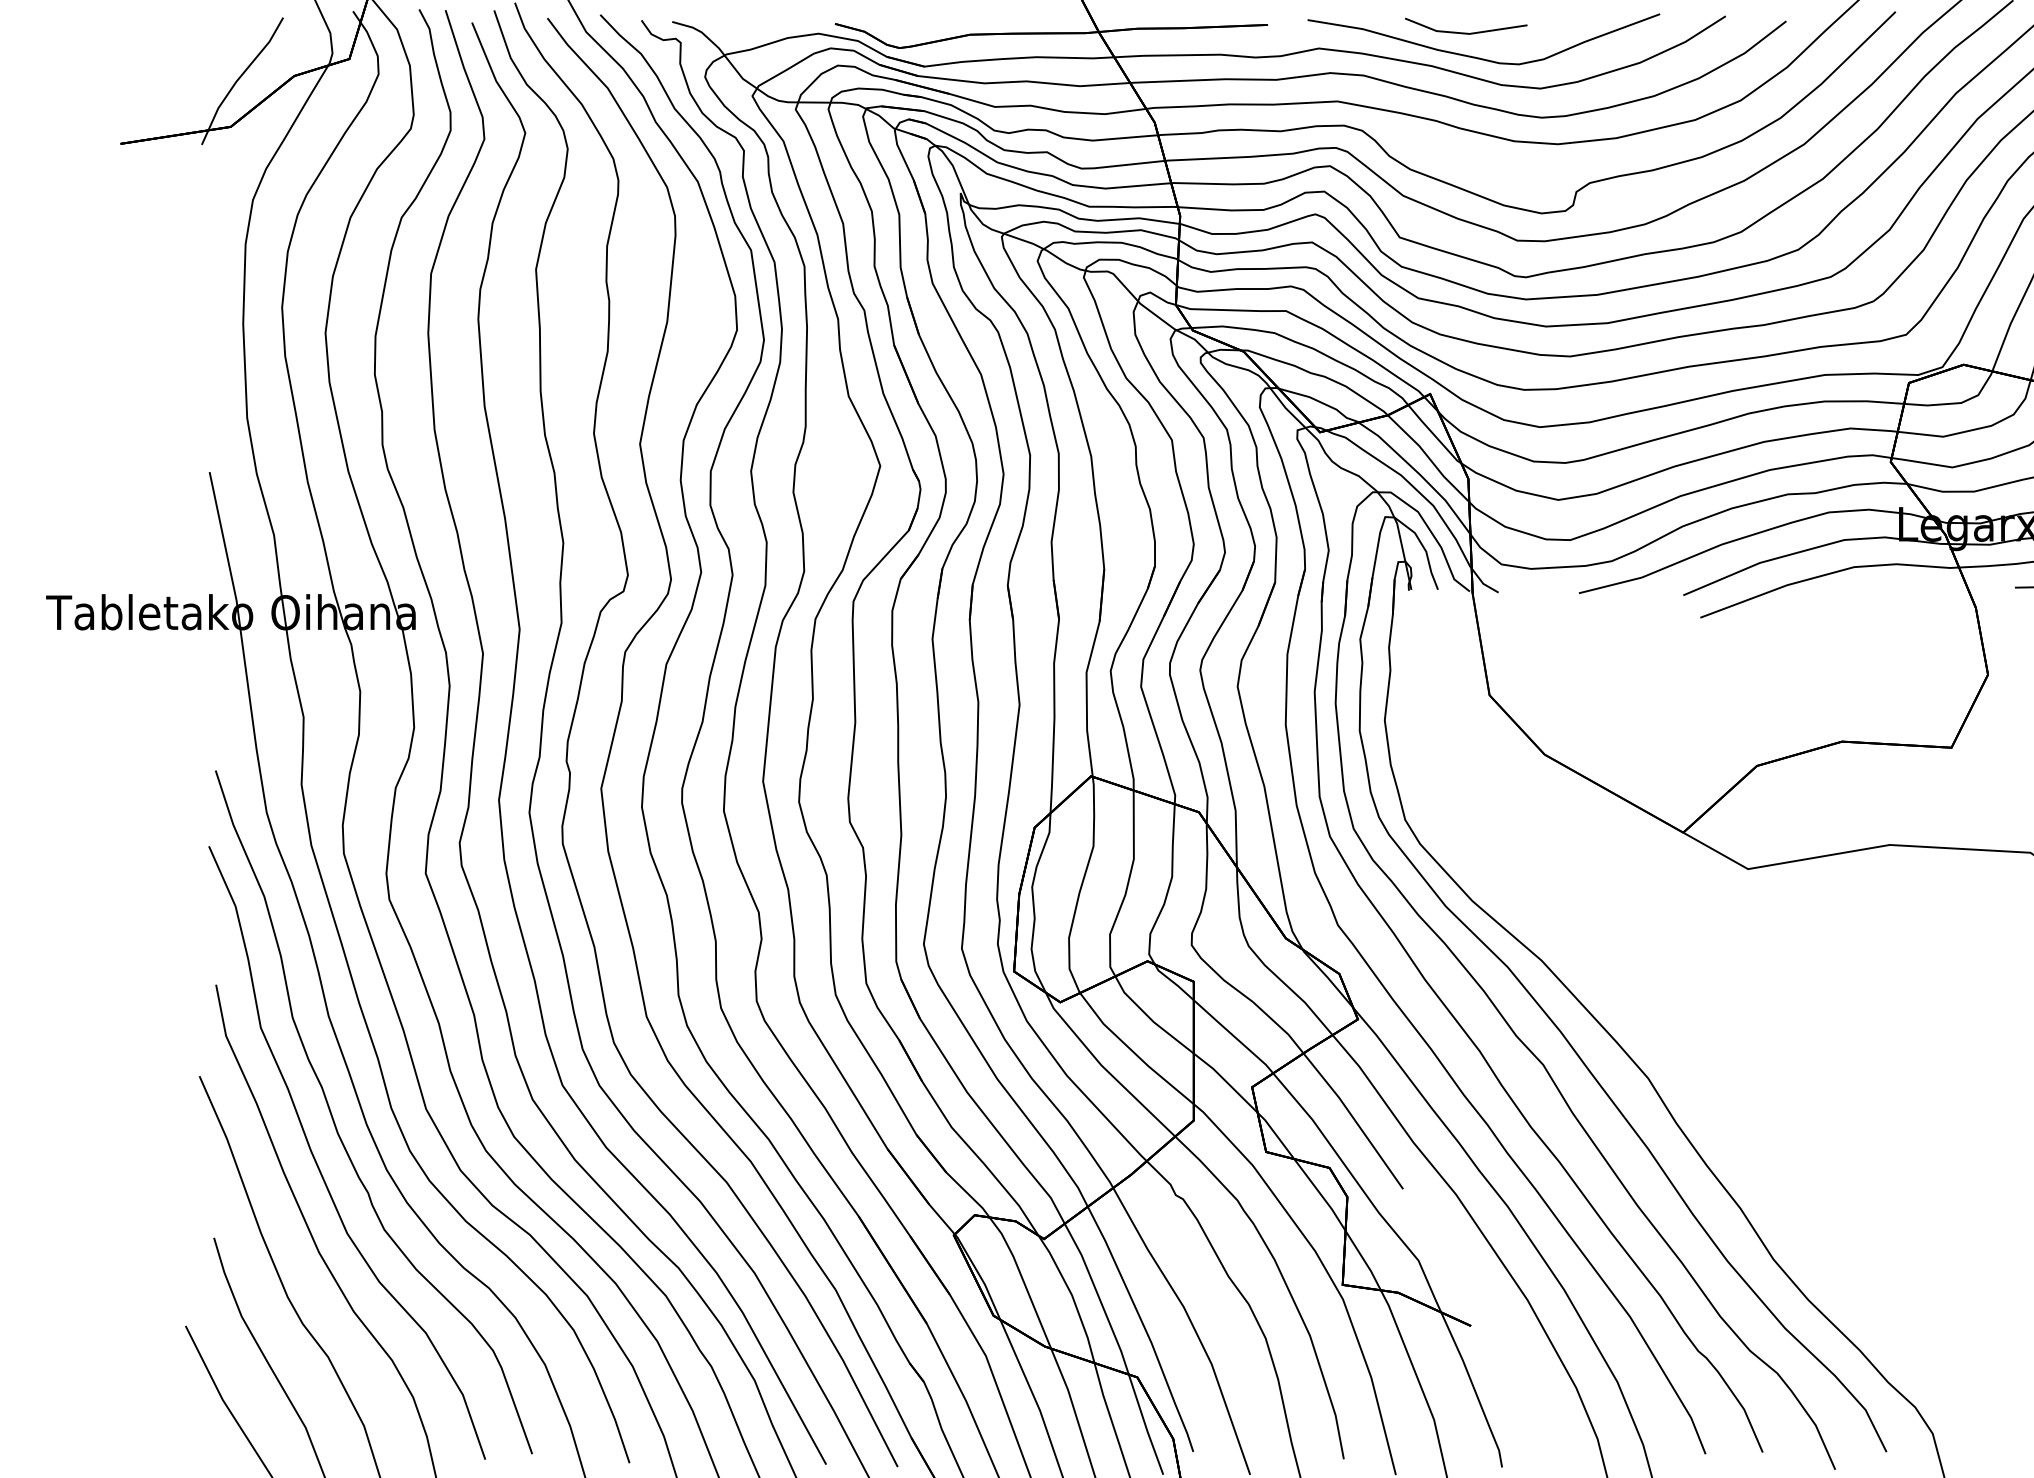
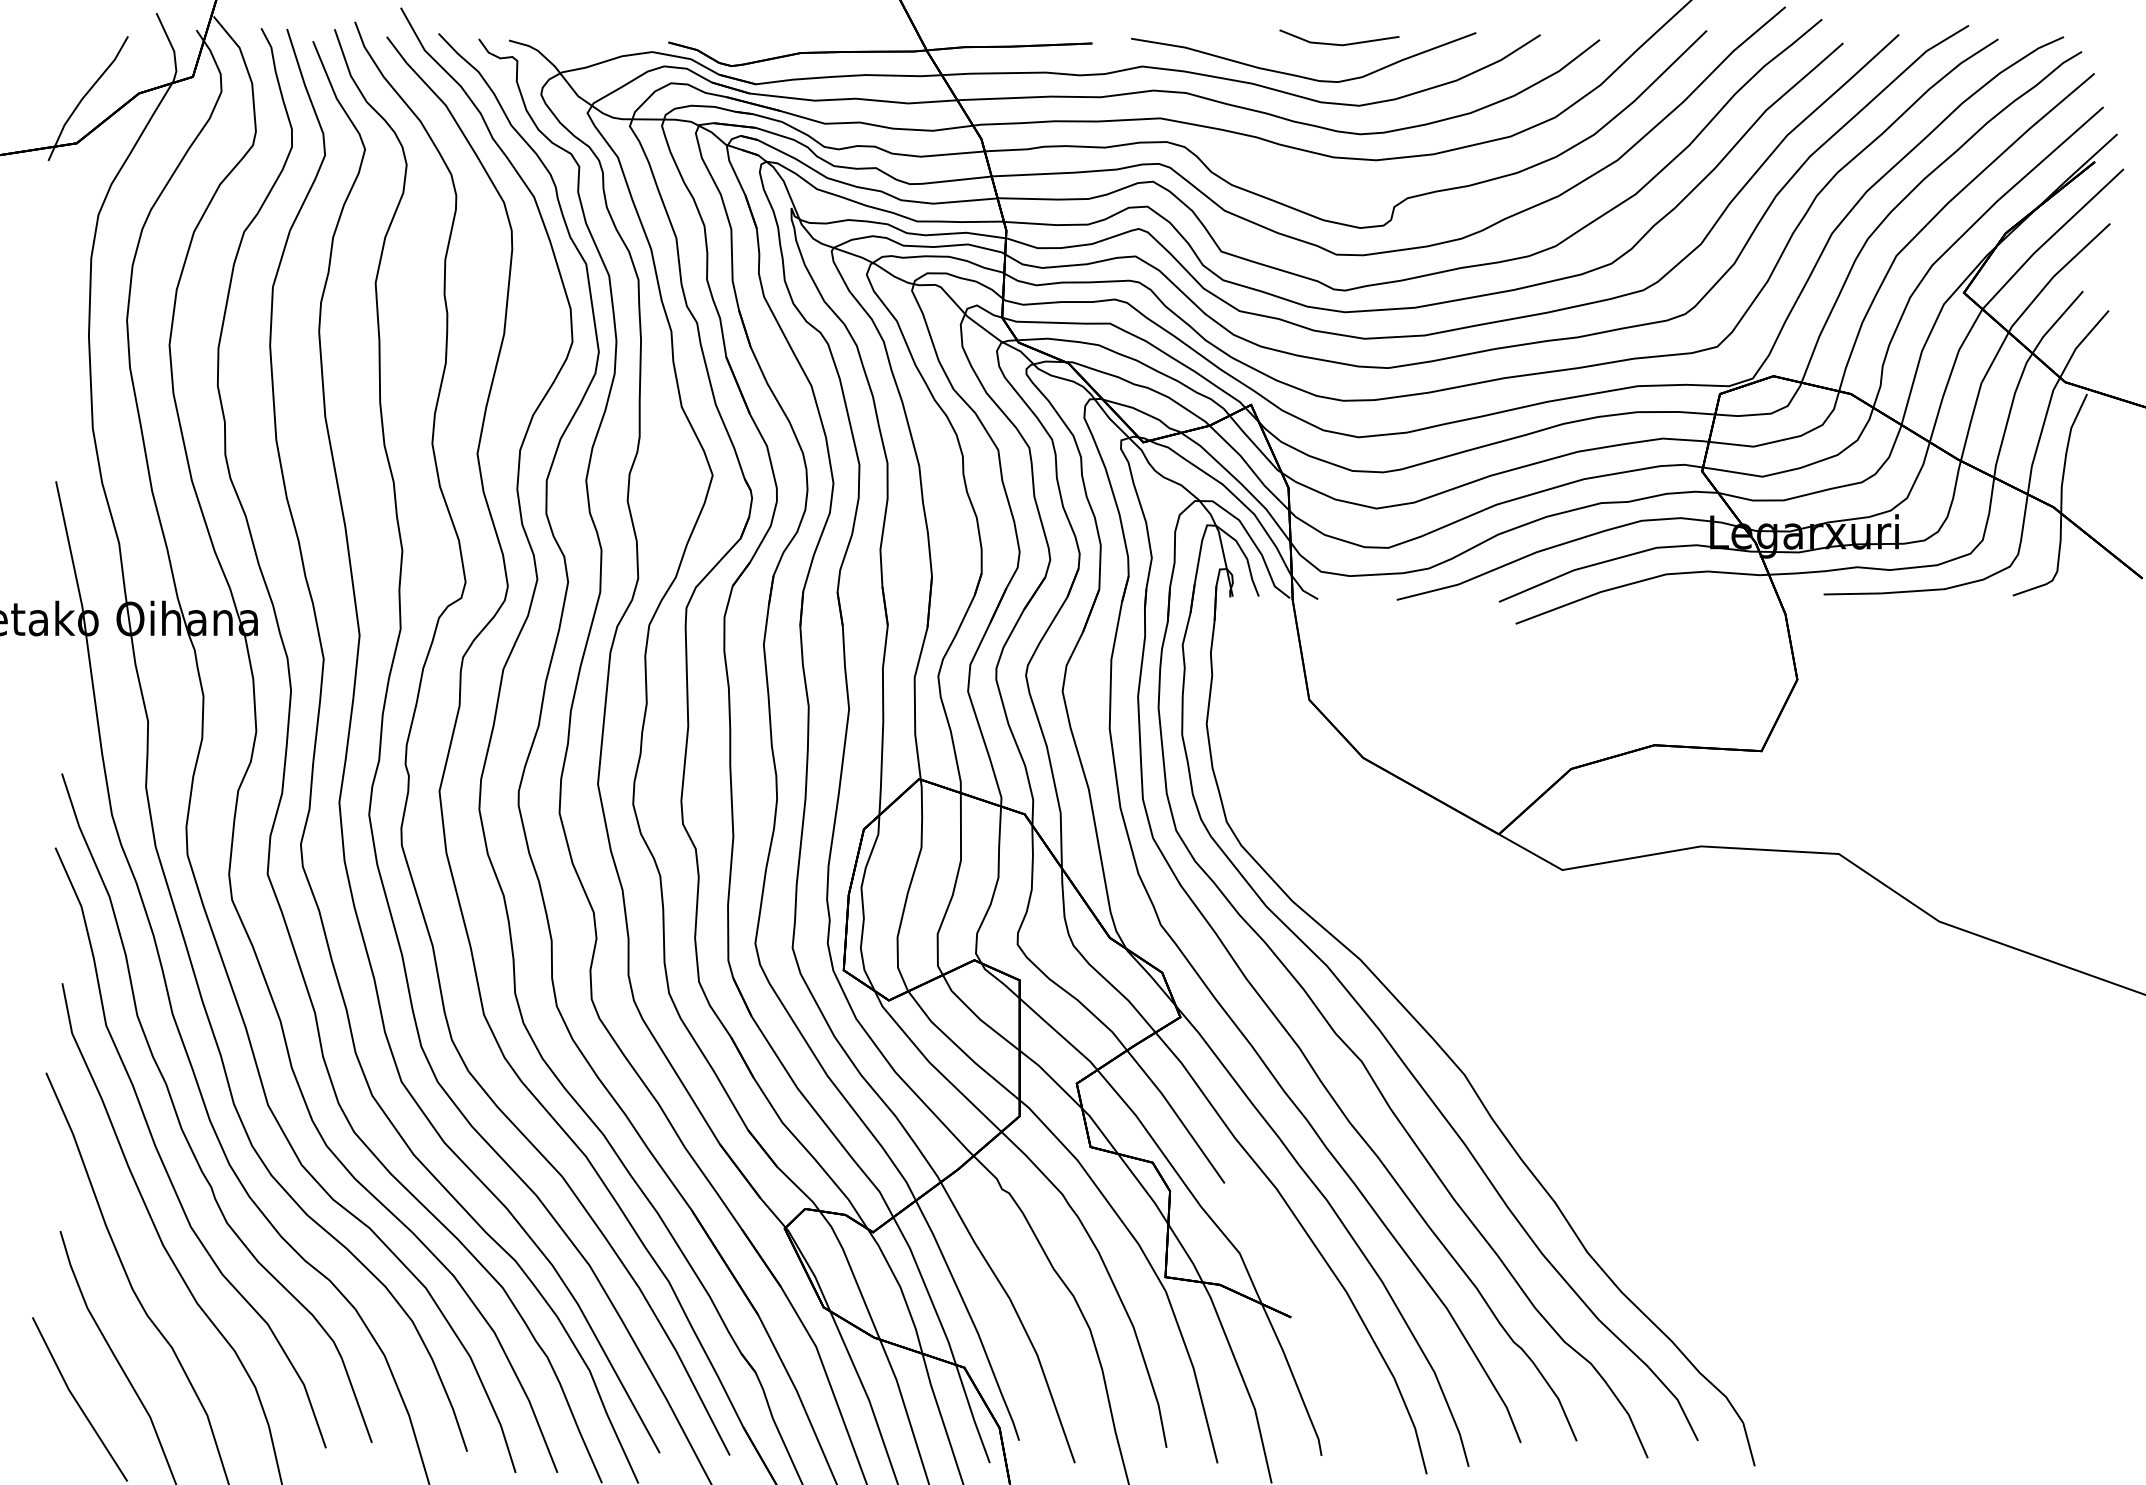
part: (1464, 32) -> (1337, 43), moved

